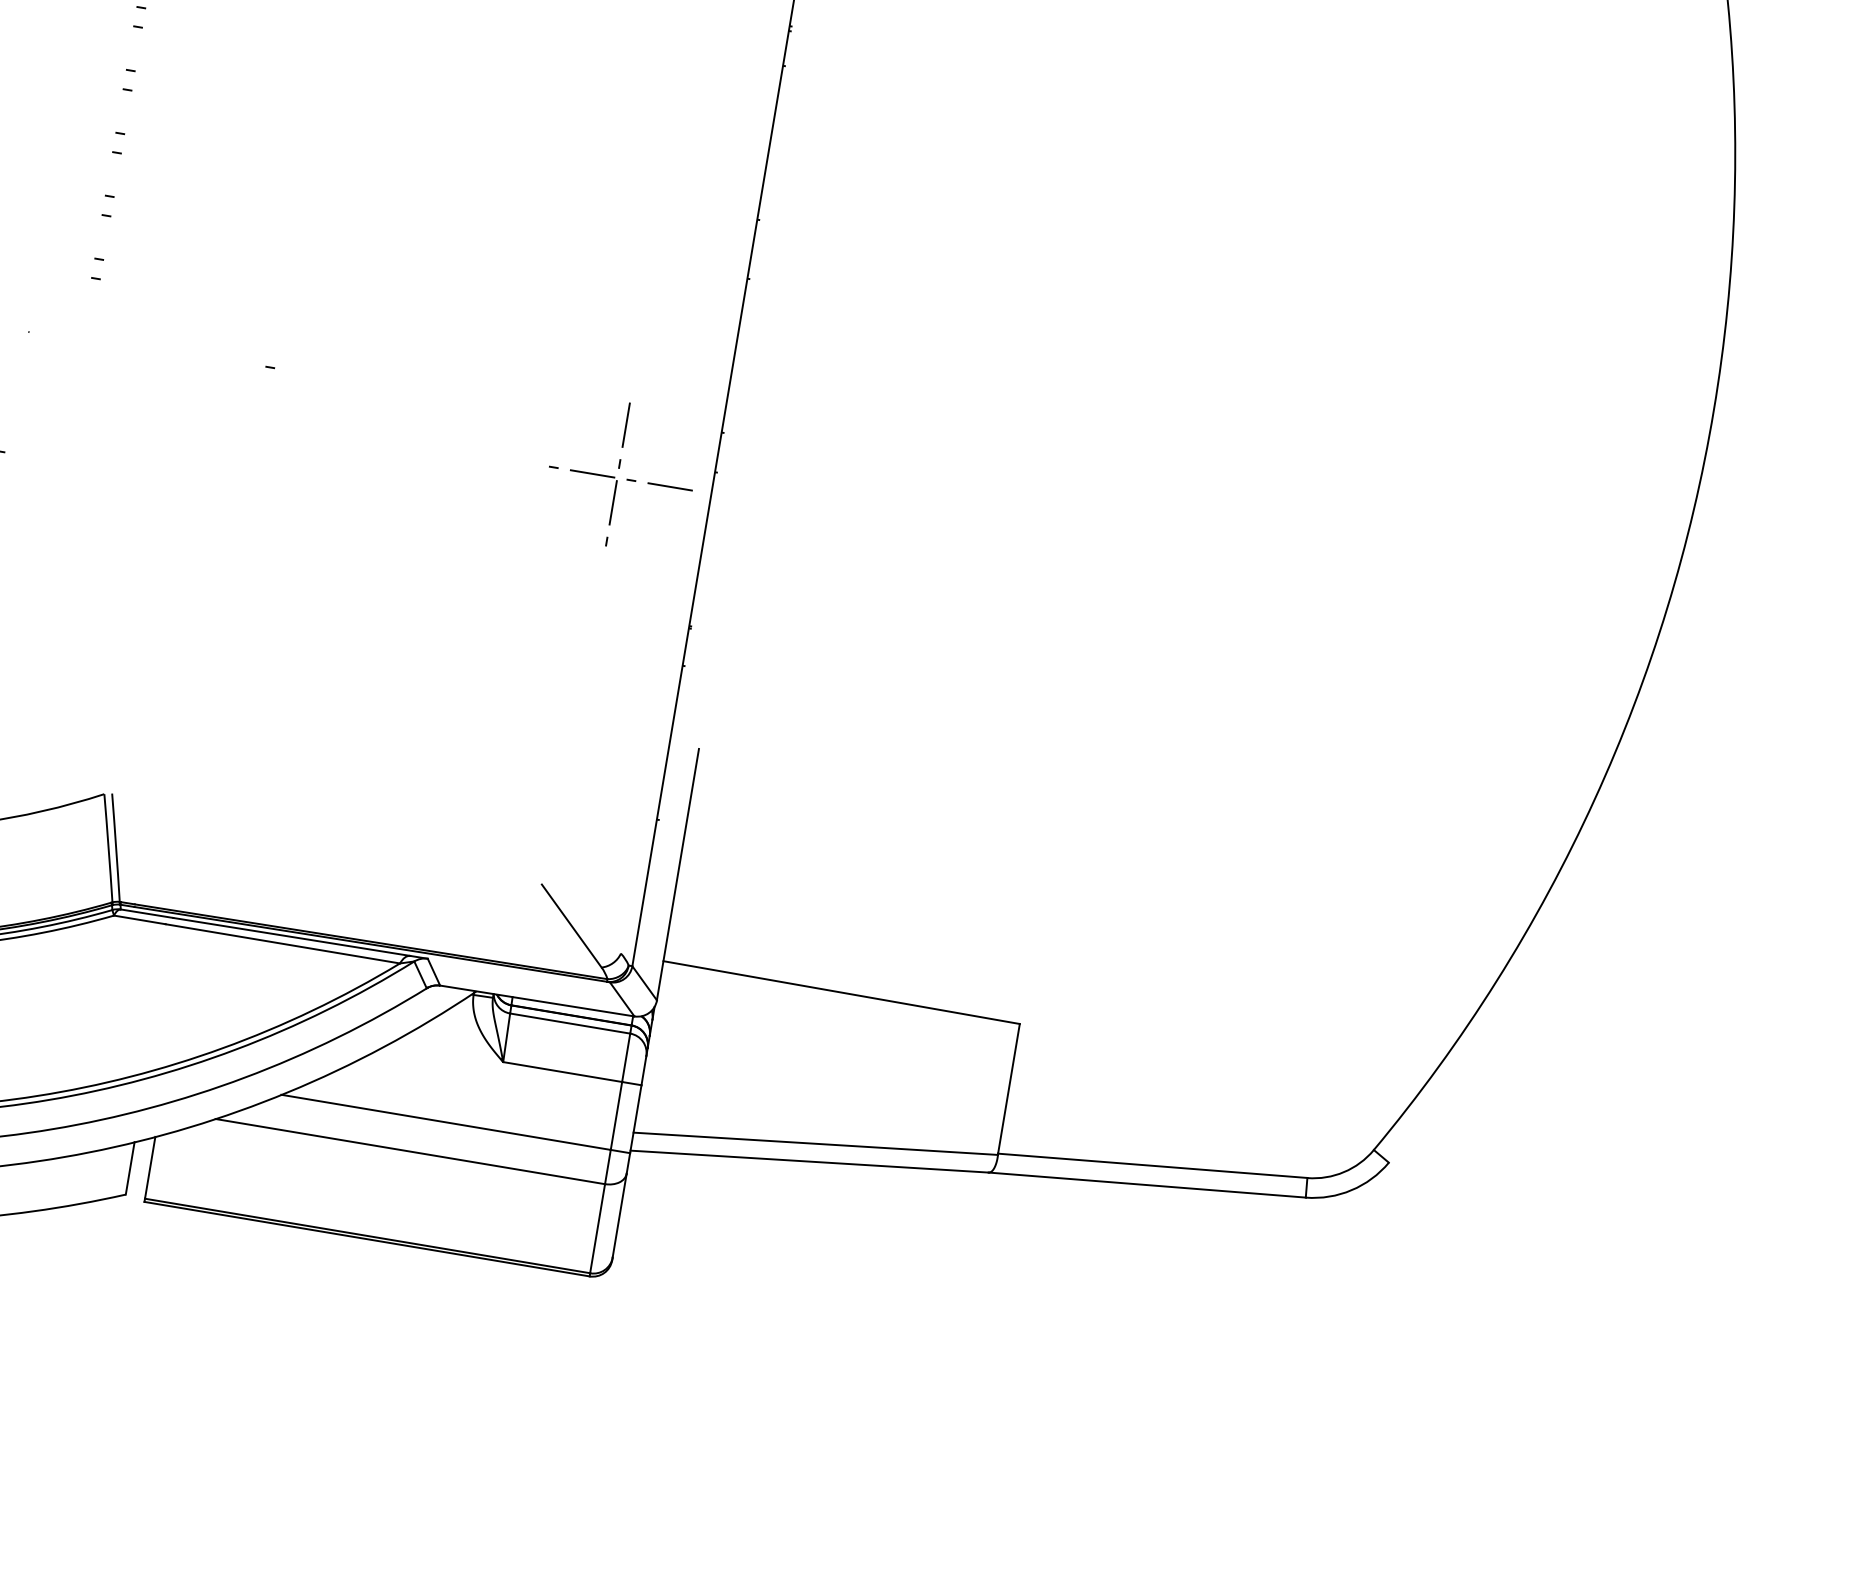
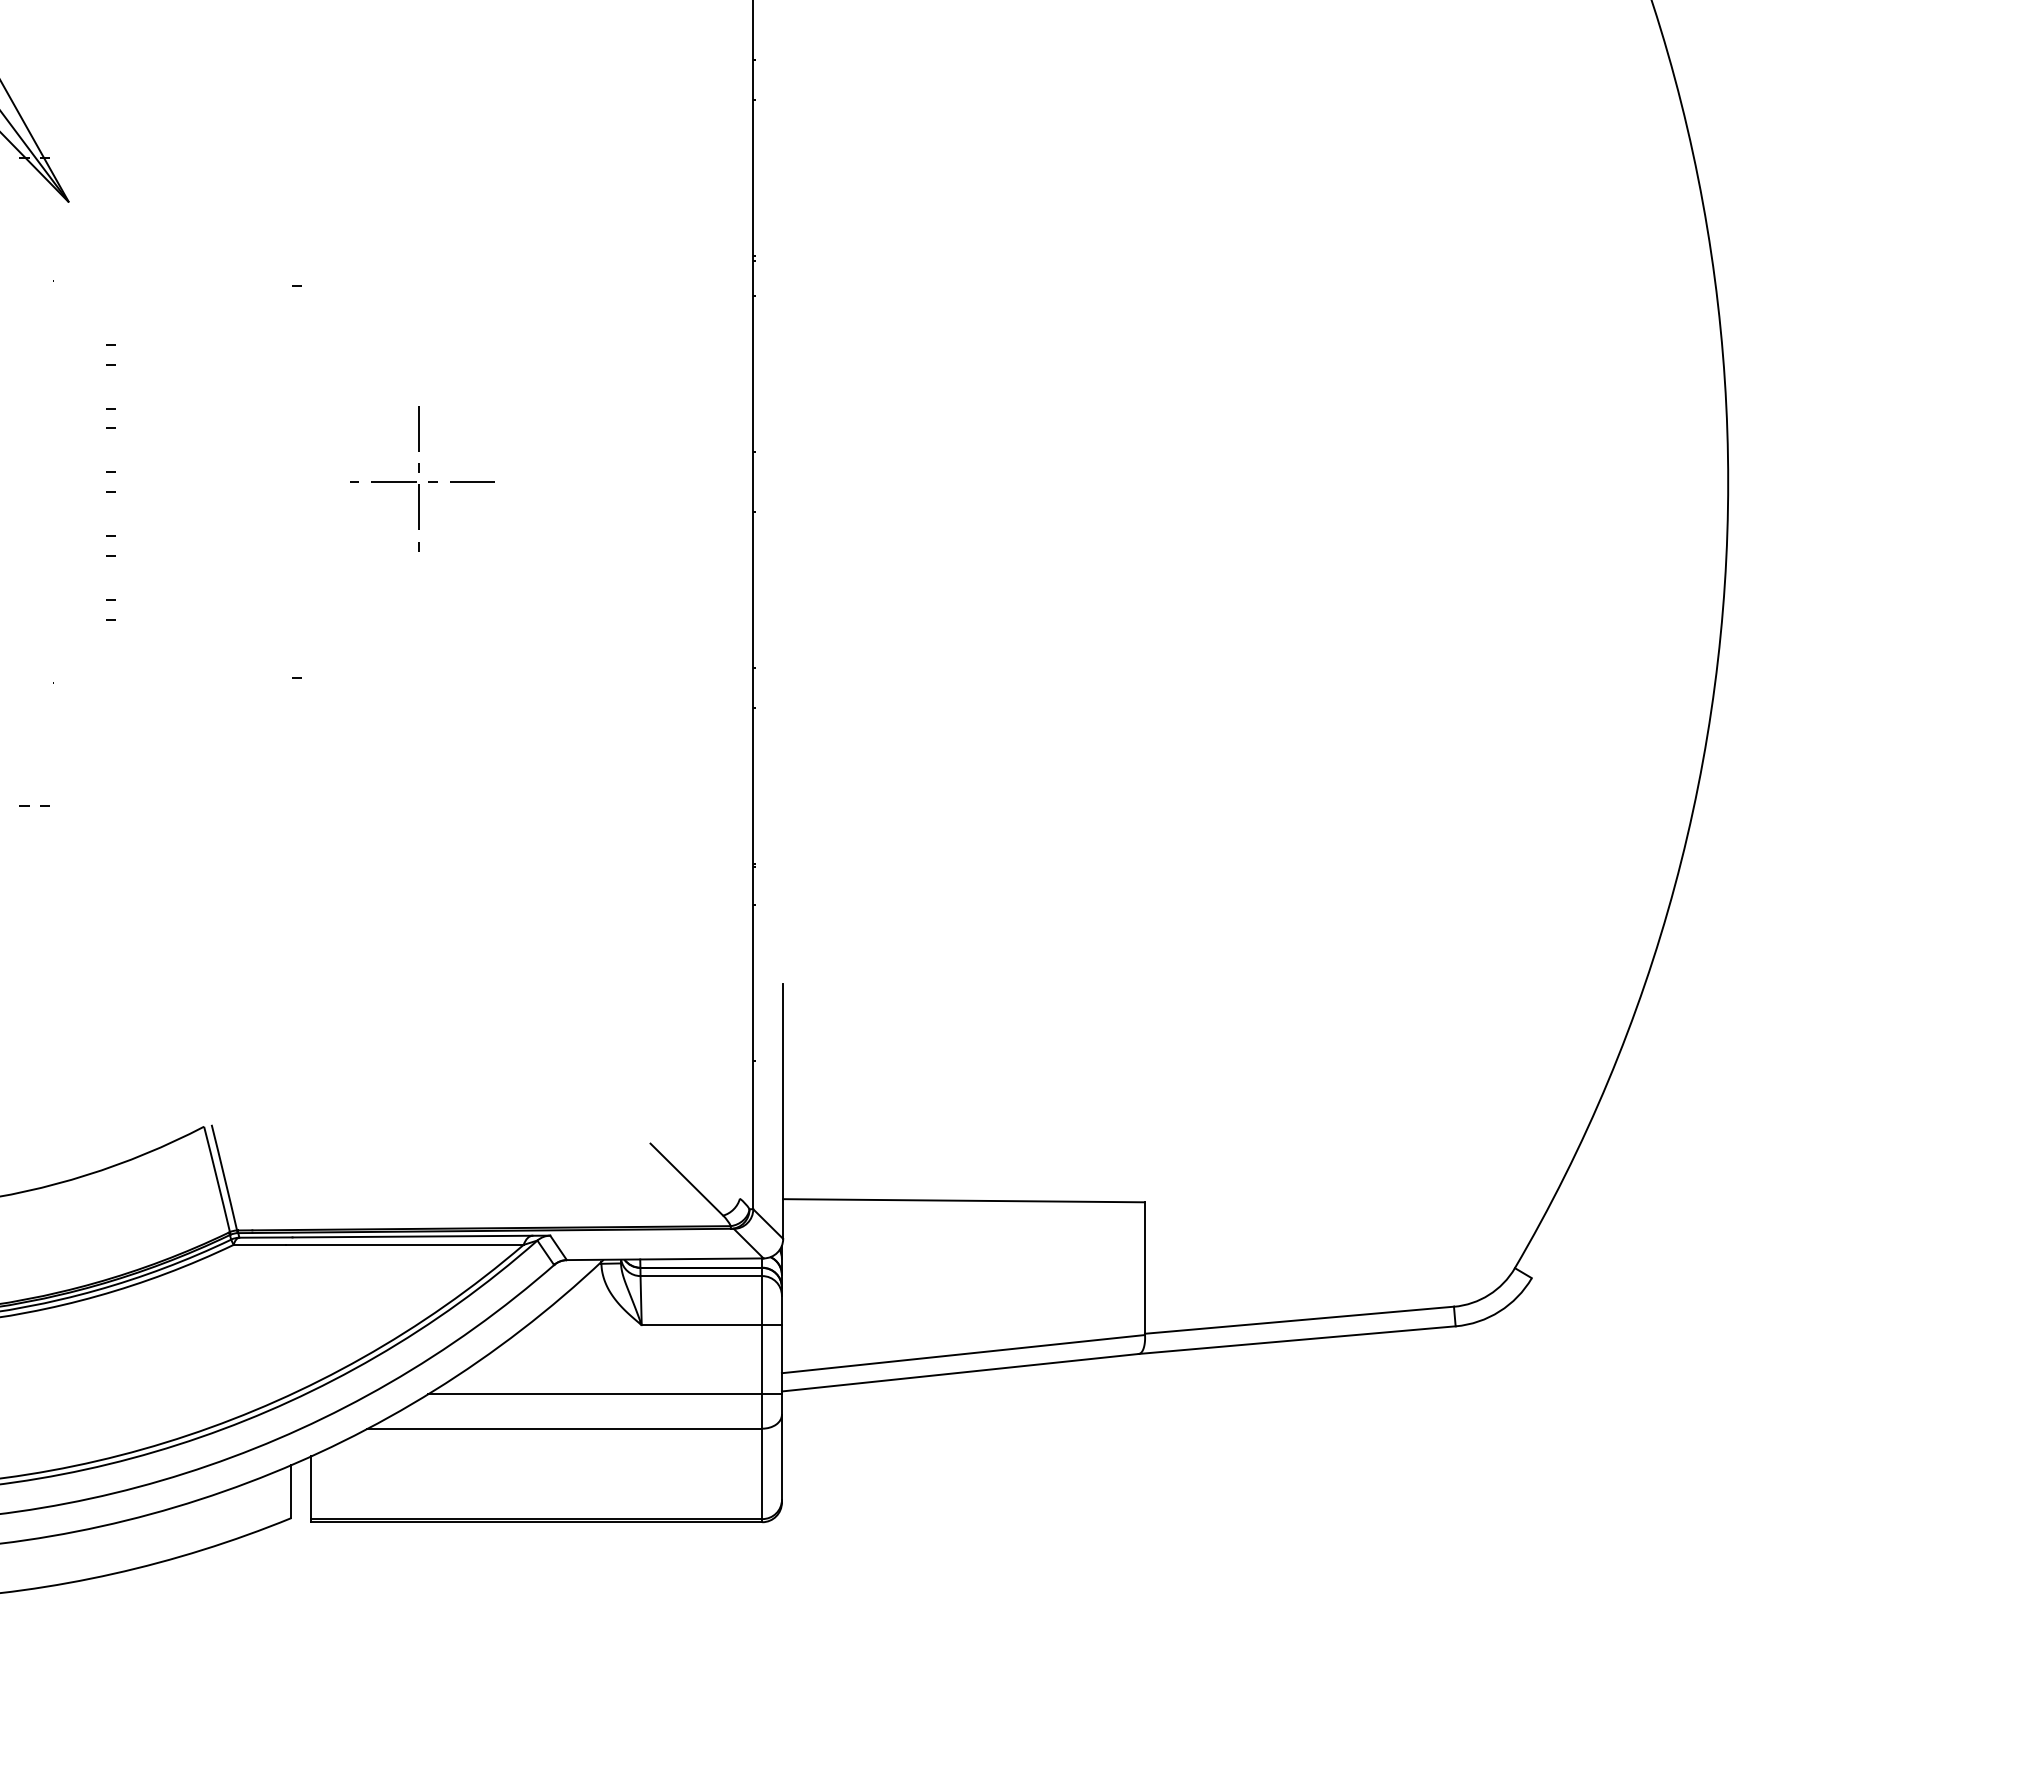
part: (619, 468) -> (419, 472), moved

